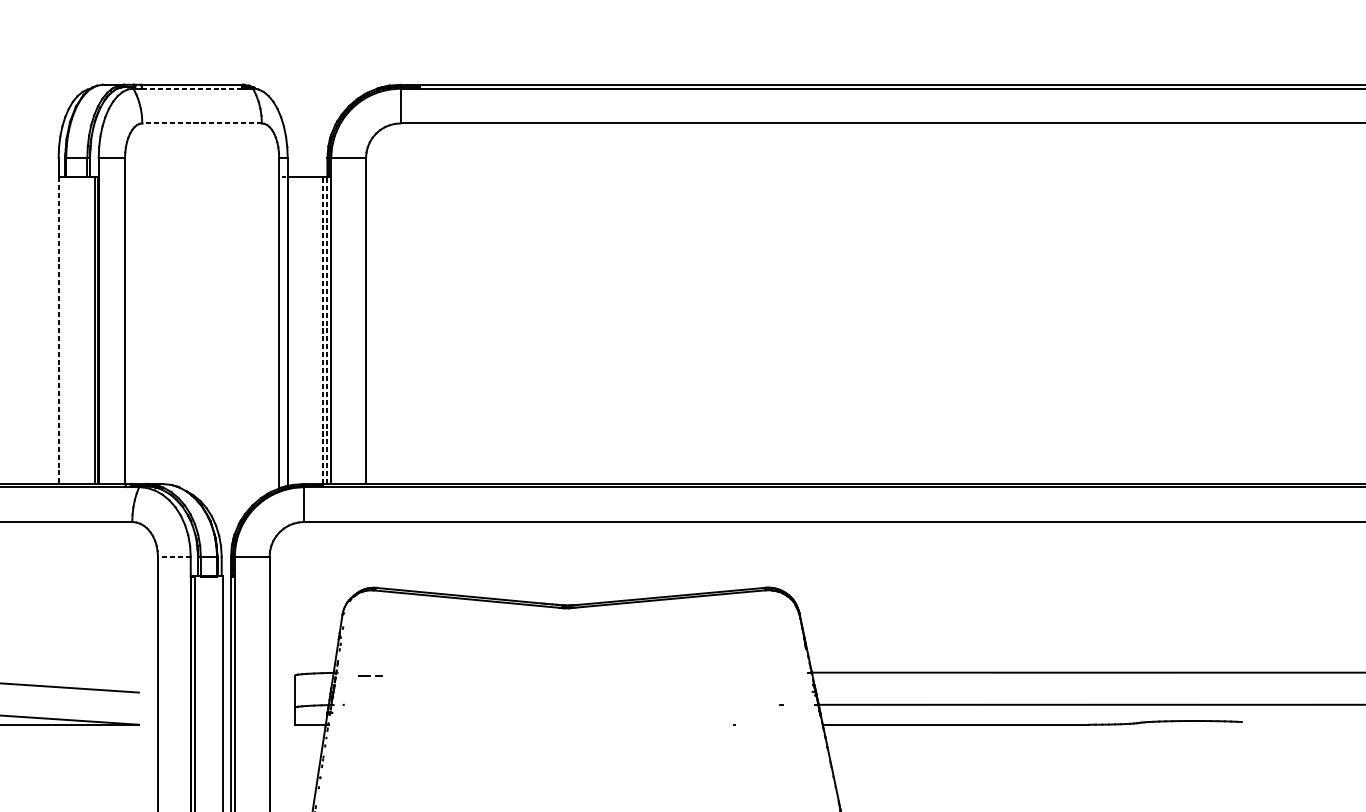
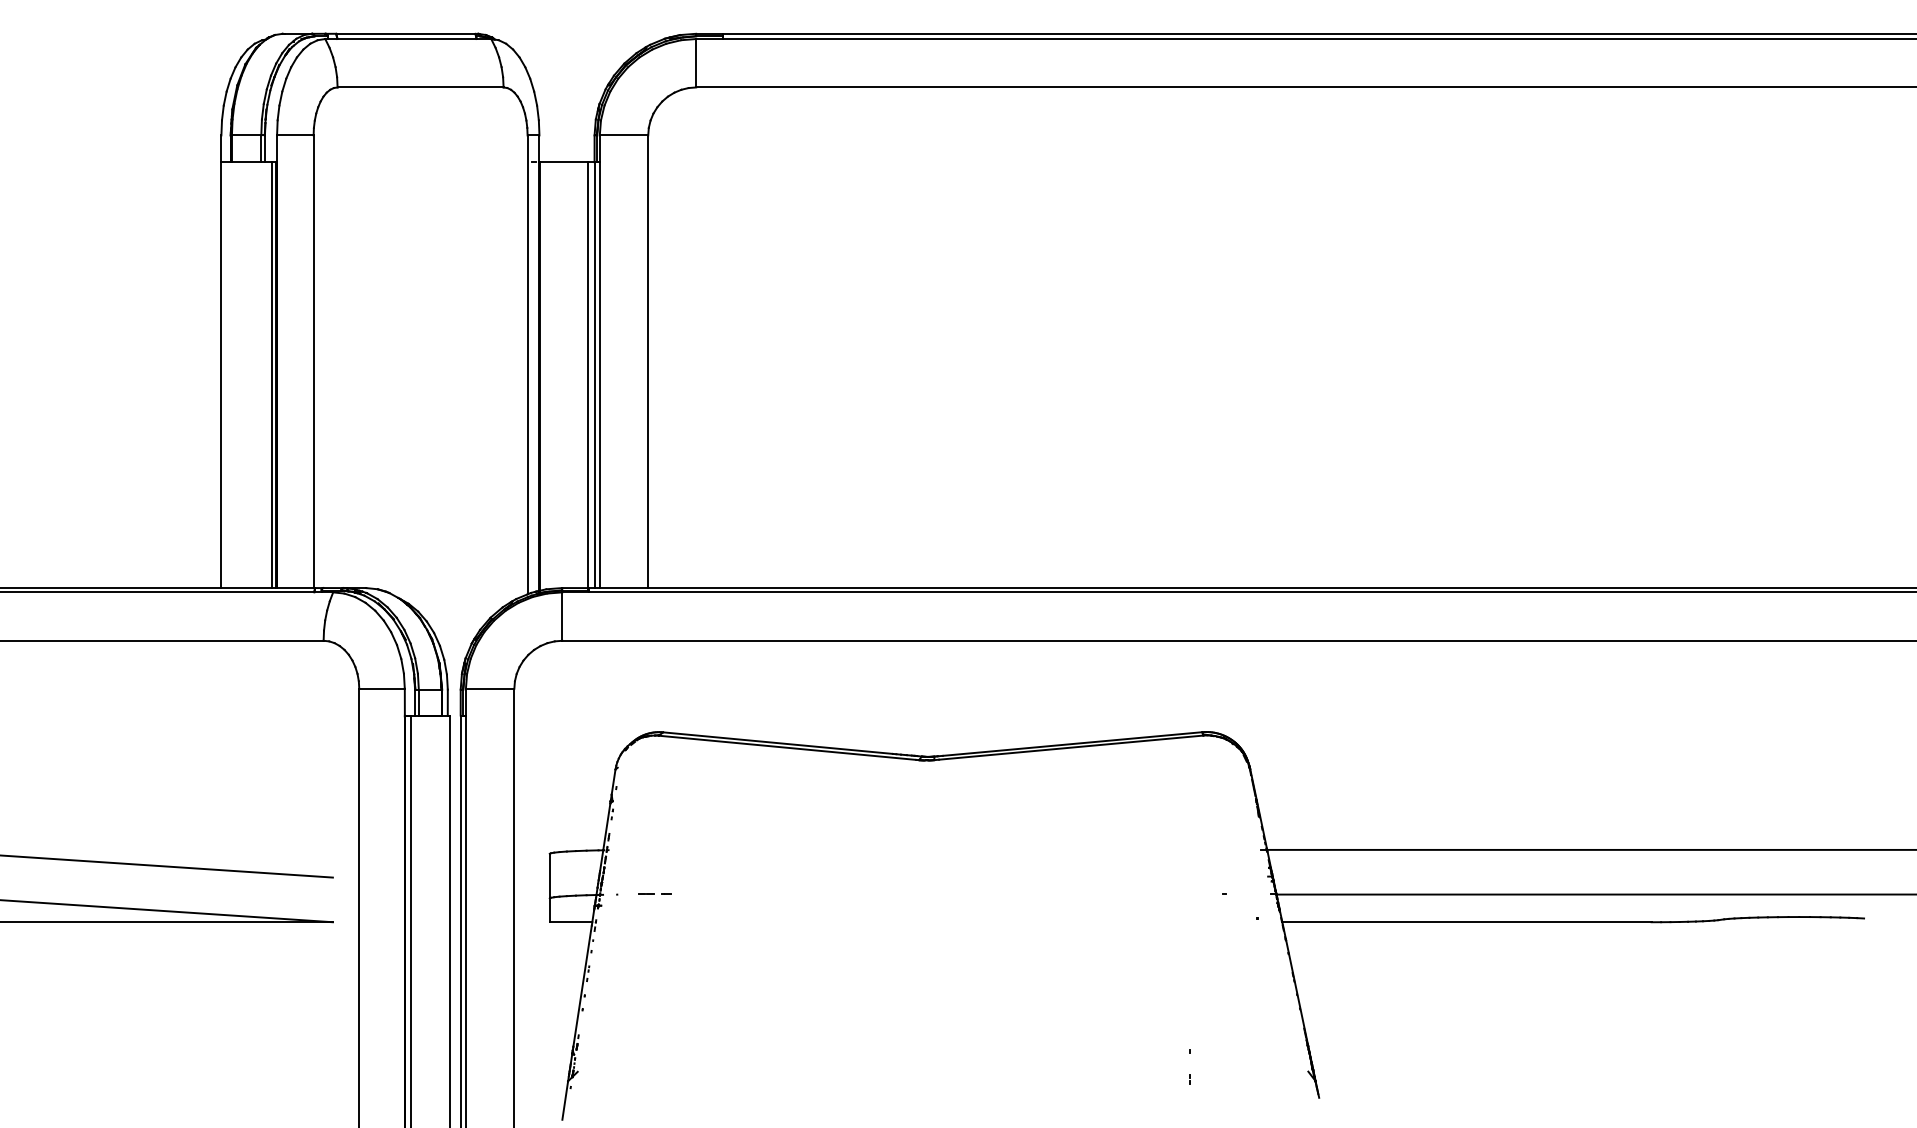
line: (192, 88) -> (407, 39), dashed -> solid
line: (202, 123) -> (420, 87), dashed -> solid
line: (58, 330) -> (221, 375), dashed -> solid
line: (323, 330) -> (588, 375), dashed -> solid
line: (327, 330) -> (594, 375), dashed -> solid
line: (174, 556) -> (382, 688), dashed -> solid
line: (370, 675) -> (654, 893), moved

